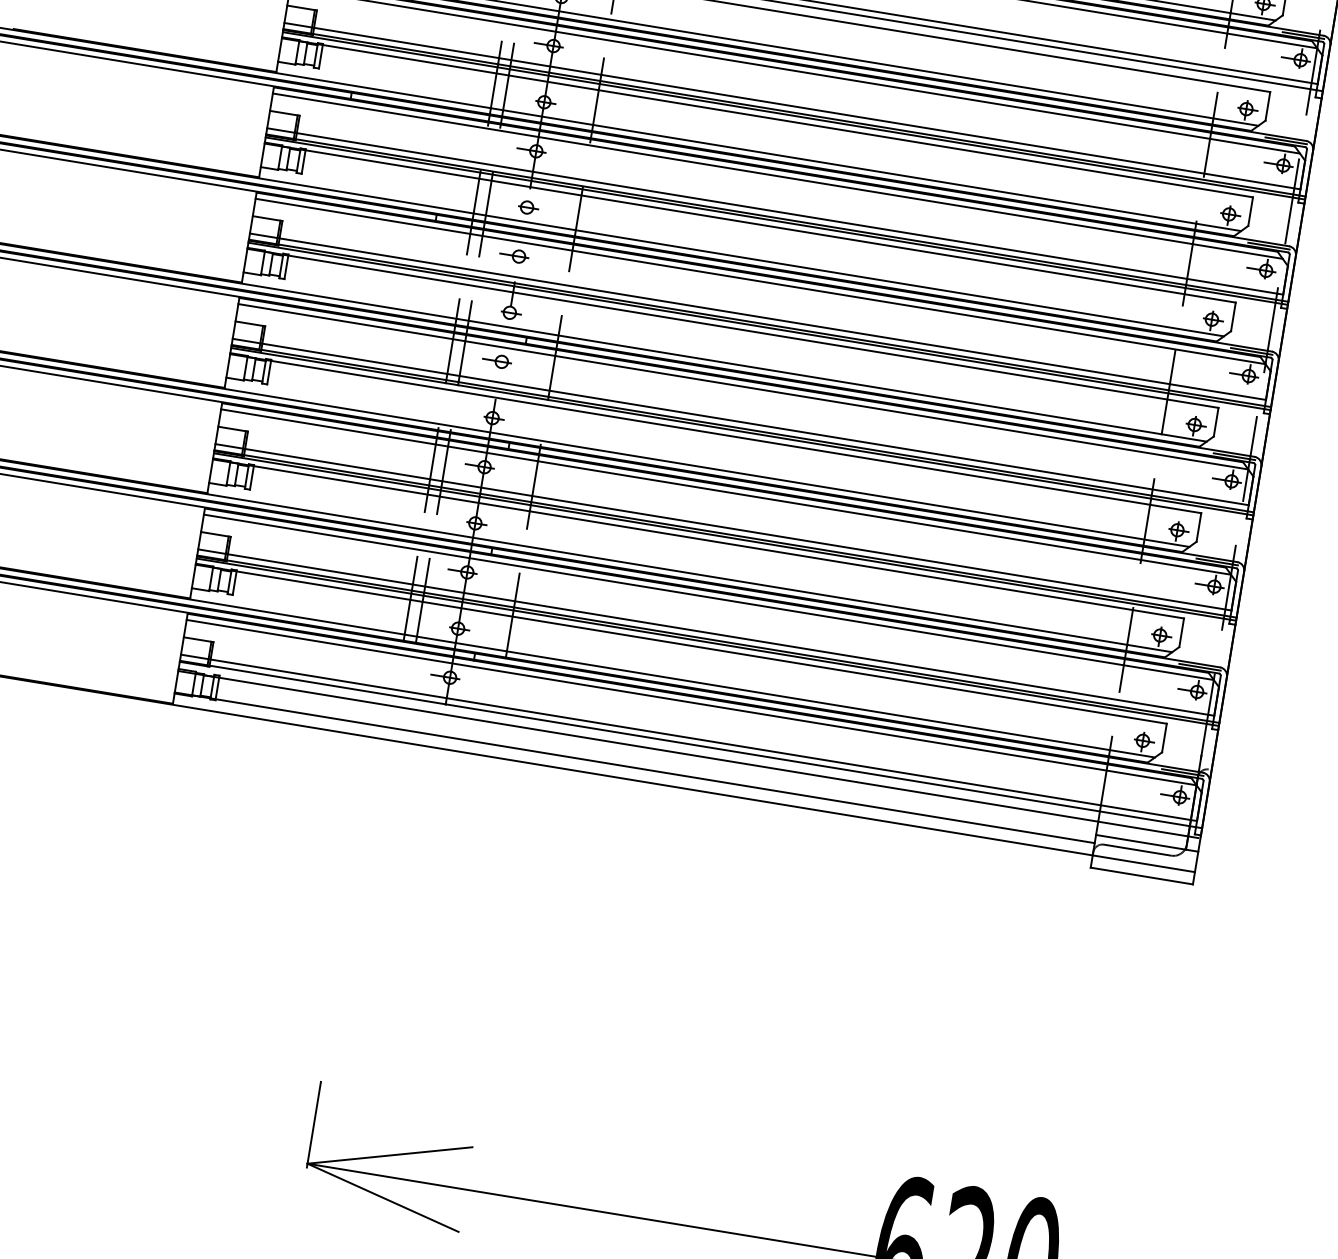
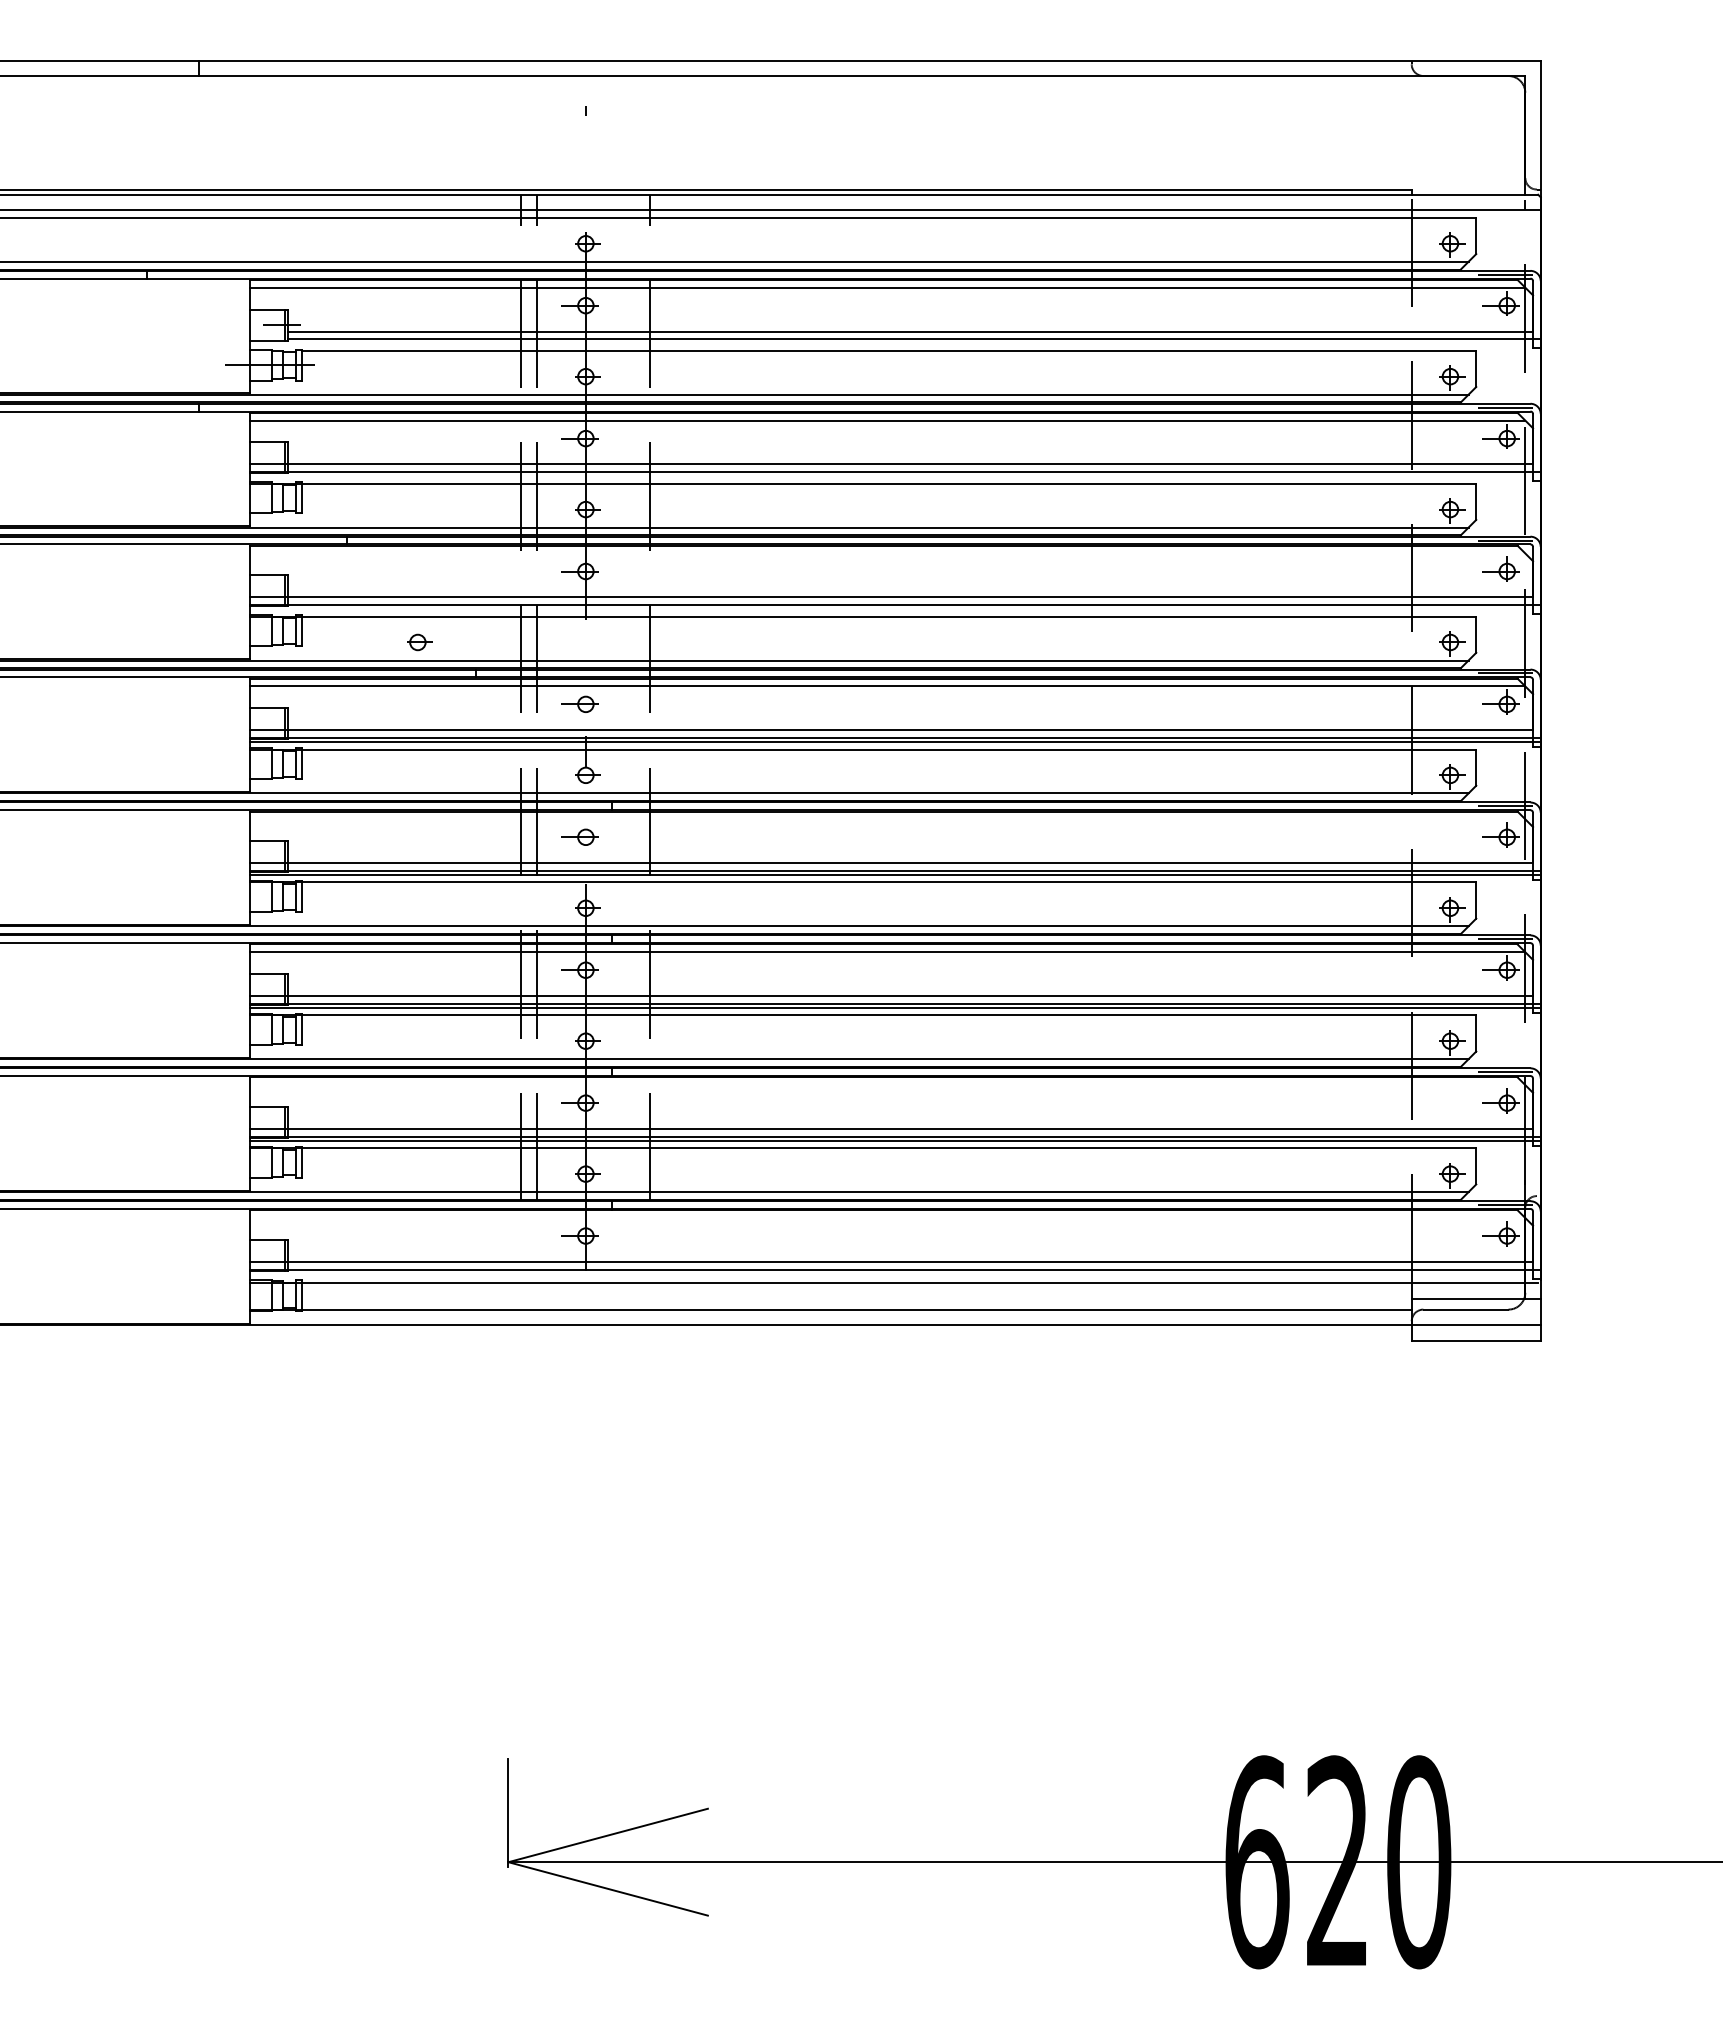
line: (793, 116) -> (895, 476), removed
line: (777, 176) -> (887, 553), removed
part: (528, 207) -> (419, 642), moved
line: (776, 220) -> (895, 608), removed
line: (743, 386) -> (887, 819), removed
line: (708, 597) -> (887, 1085), removed
line: (691, 702) -> (887, 1217), removed

